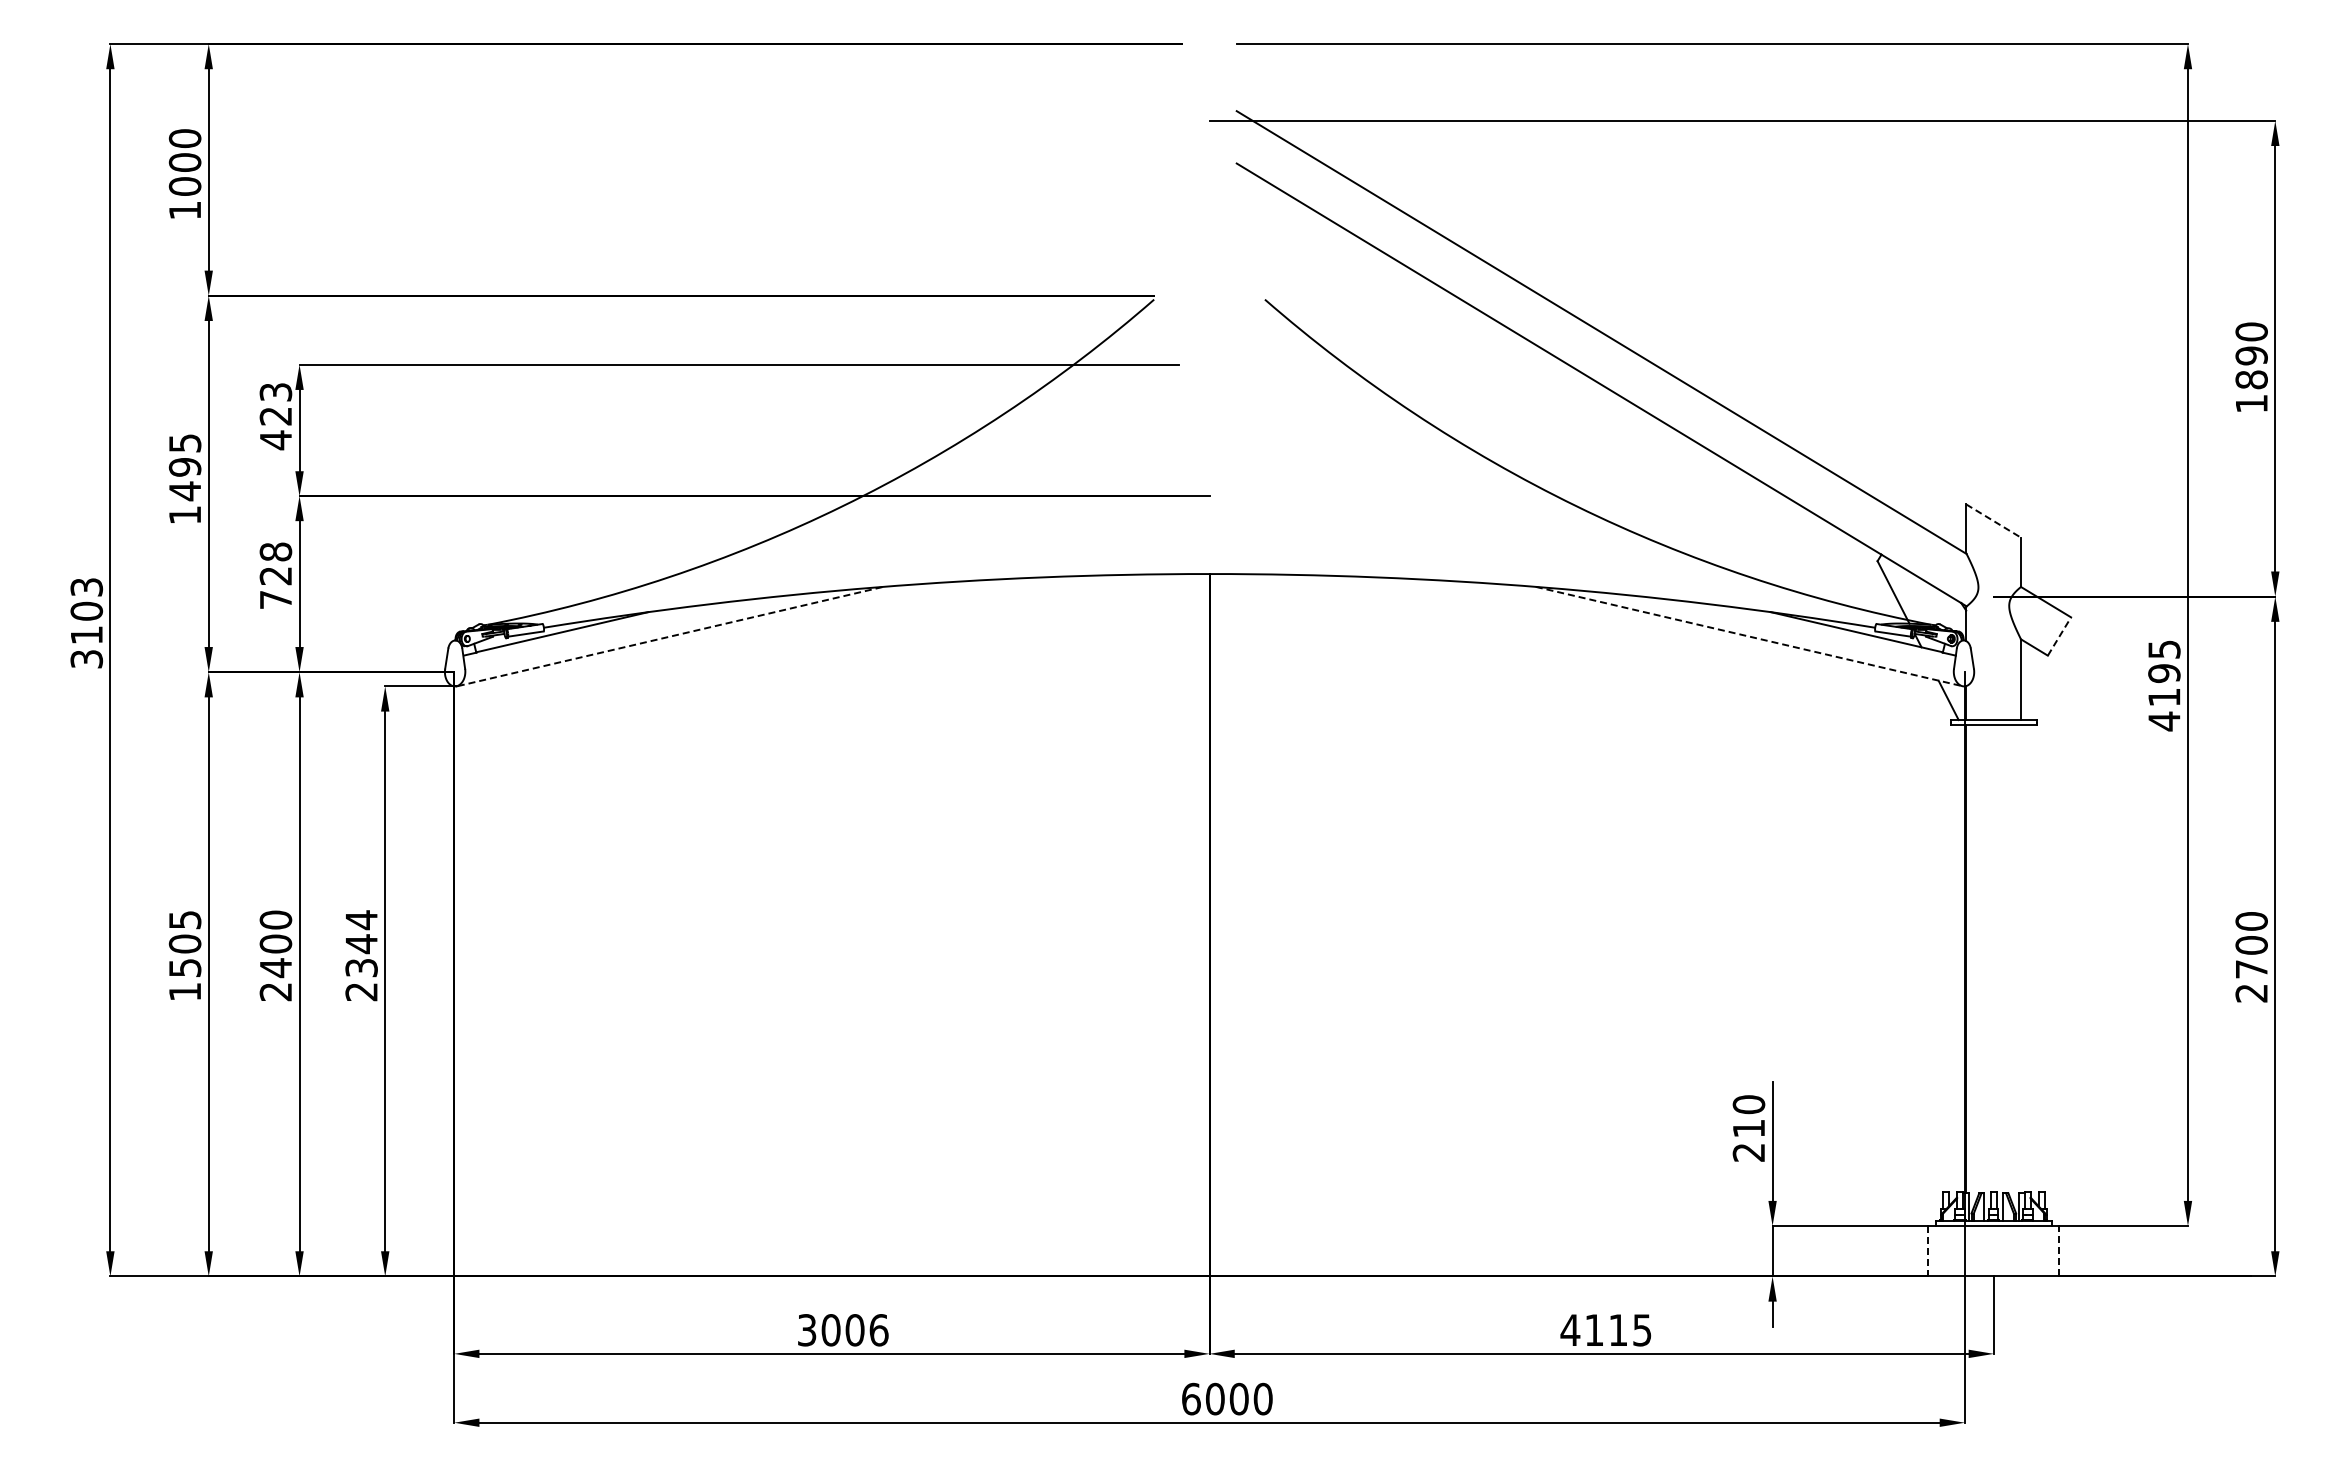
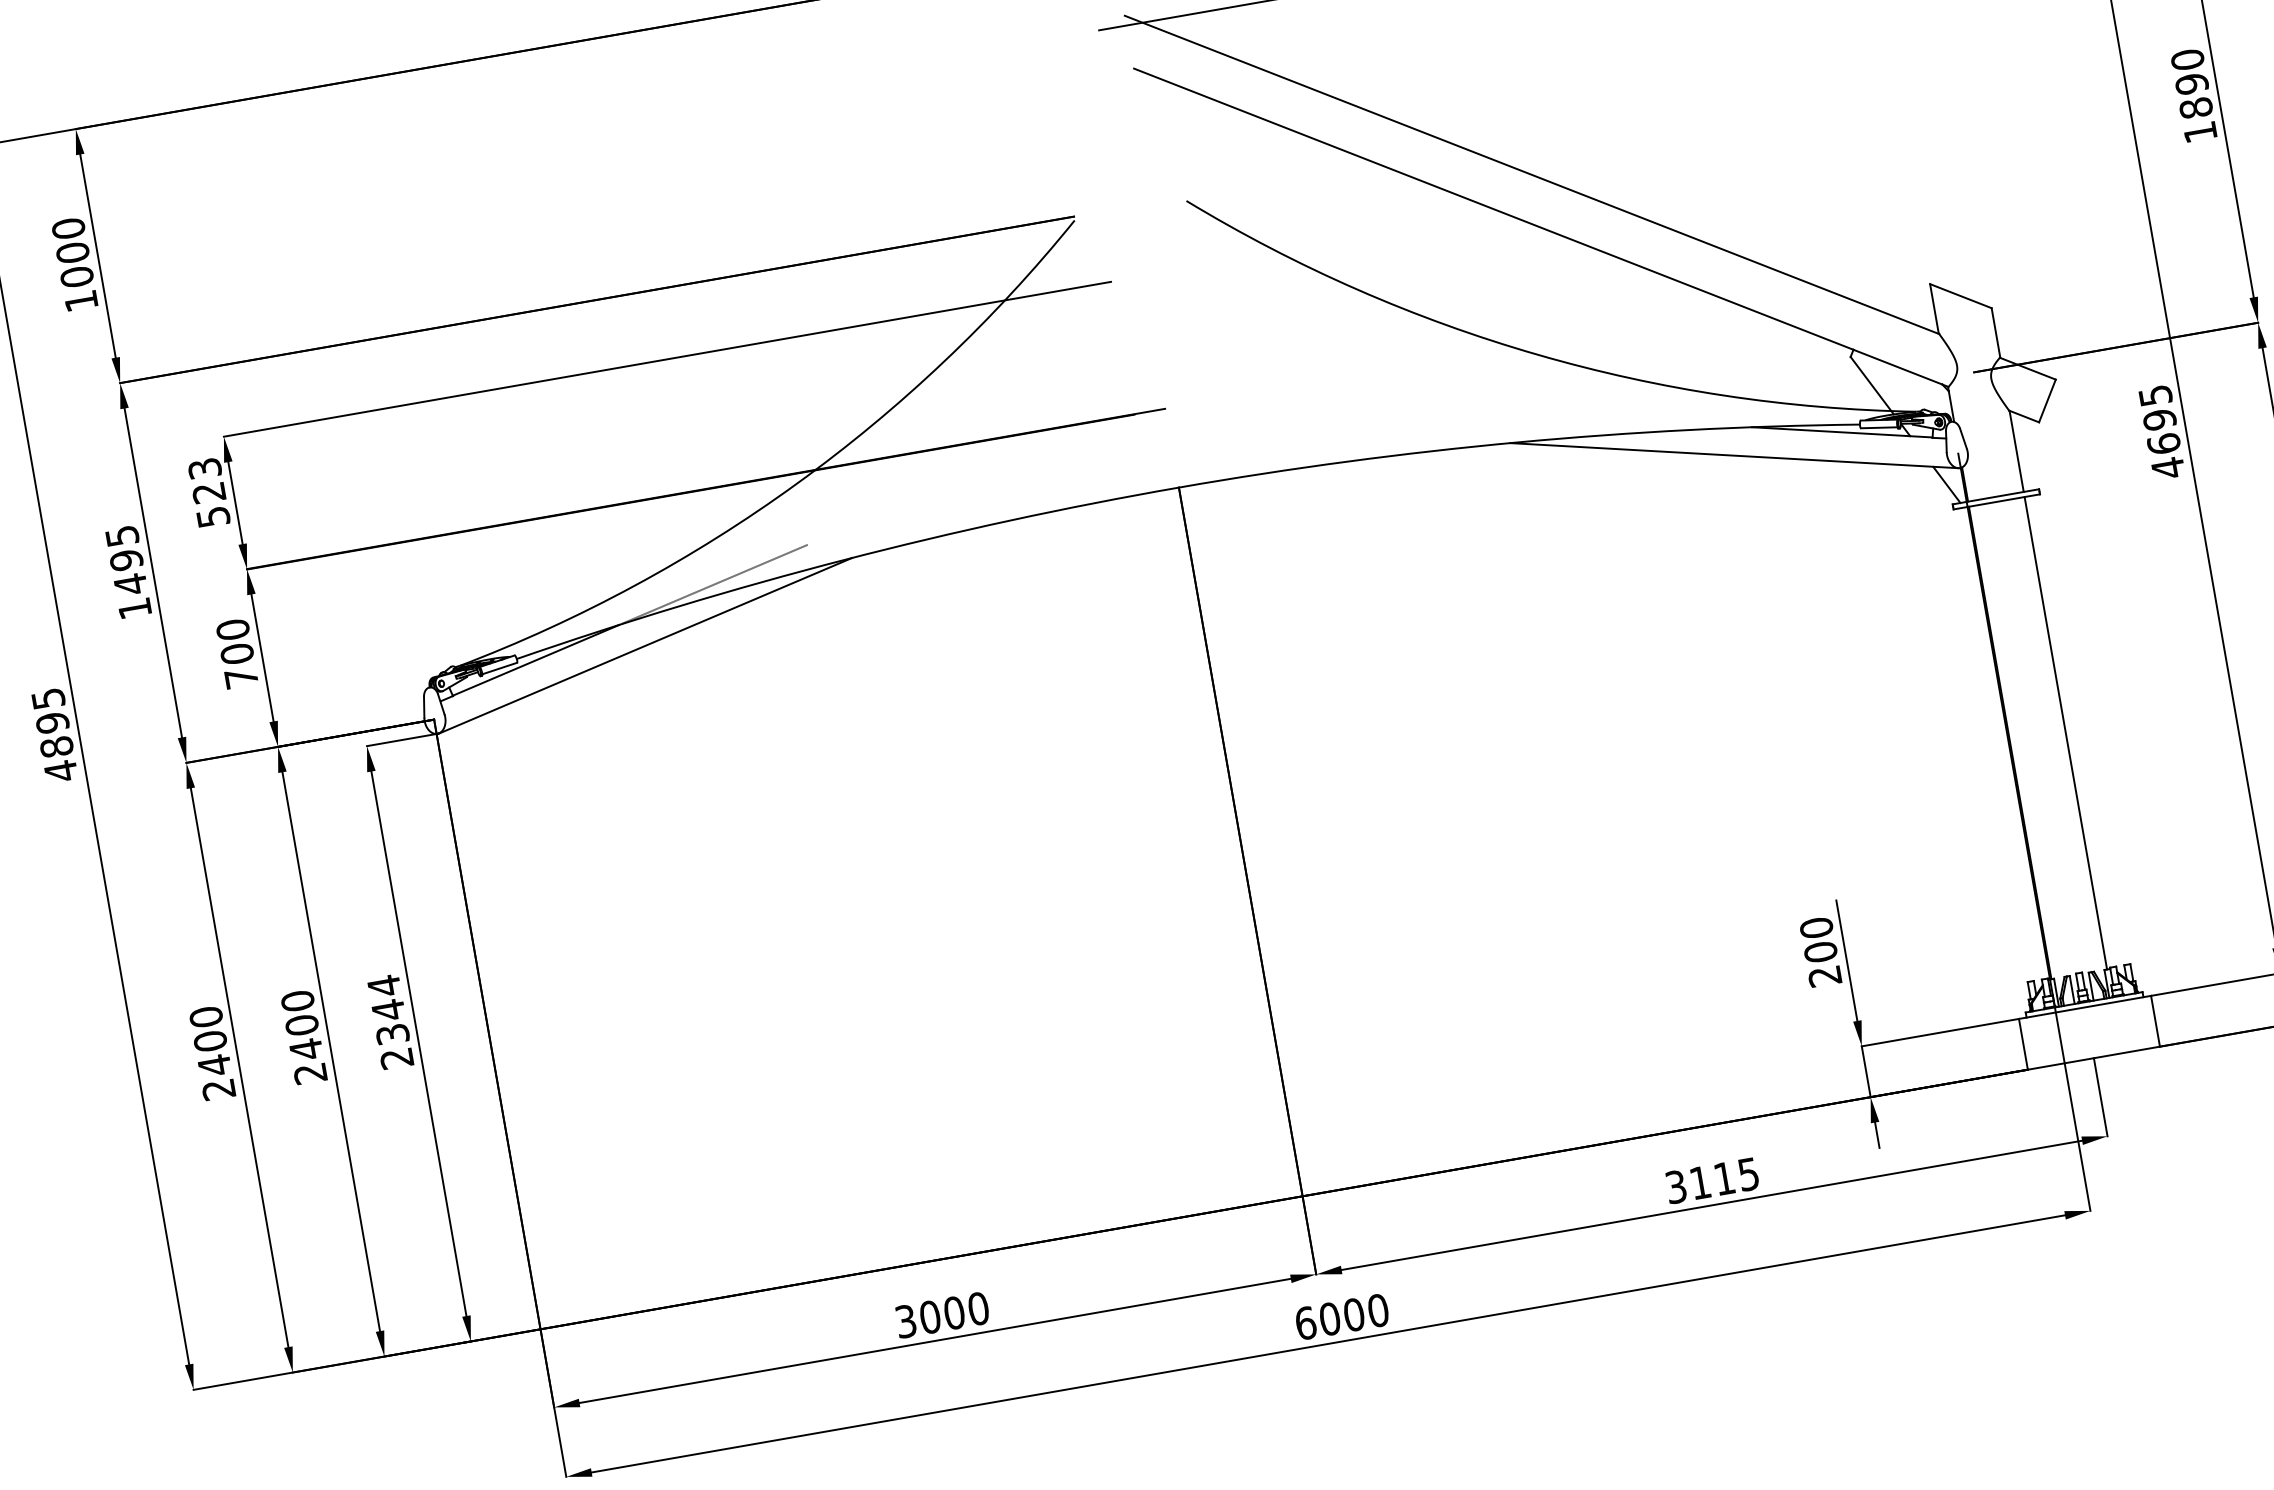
text: (276, 440) -> (213, 517), 423 -> 523
line: (1994, 521) -> (1961, 296), dashed -> solid
text: (275, 563) -> (234, 641), 728 -> 700
line: (746, 588) -> (714, 583), added
text: (86, 623) -> (54, 735), 3103 -> 4895
line: (671, 636) -> (647, 645), dashed -> solid
line: (1749, 636) -> (1734, 455), dashed -> solid
line: (2059, 636) -> (2047, 400), dashed -> solid
text: (2164, 696) -> (2163, 443), 4195 -> 4695
text: (184, 955) -> (211, 1052), 1505 -> 2400
line: (2021, 959) -> (2065, 733), added
text: (1748, 1128) -> (1820, 952), 210 -> 200
line: (2059, 1250) -> (2155, 1020), dashed -> solid
line: (1928, 1251) -> (2023, 1044), dashed -> solid
text: (878, 1330) -> (978, 1309), 3006 -> 3000
text: (1570, 1330) -> (1676, 1187), 4115 -> 3115

